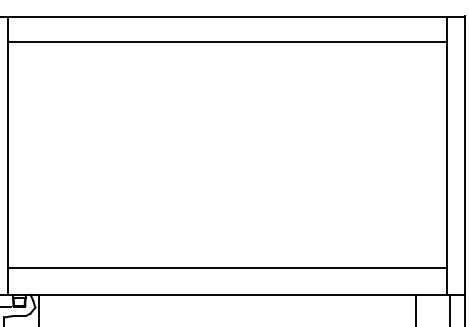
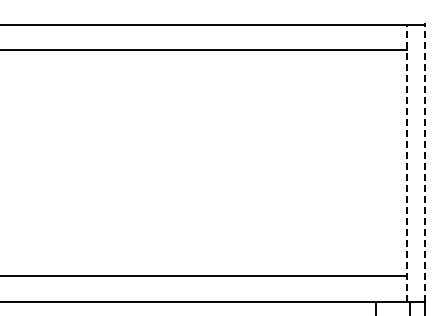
line: (464, 155) -> (424, 163), solid -> dashed
line: (446, 156) -> (406, 164), solid -> dashed

